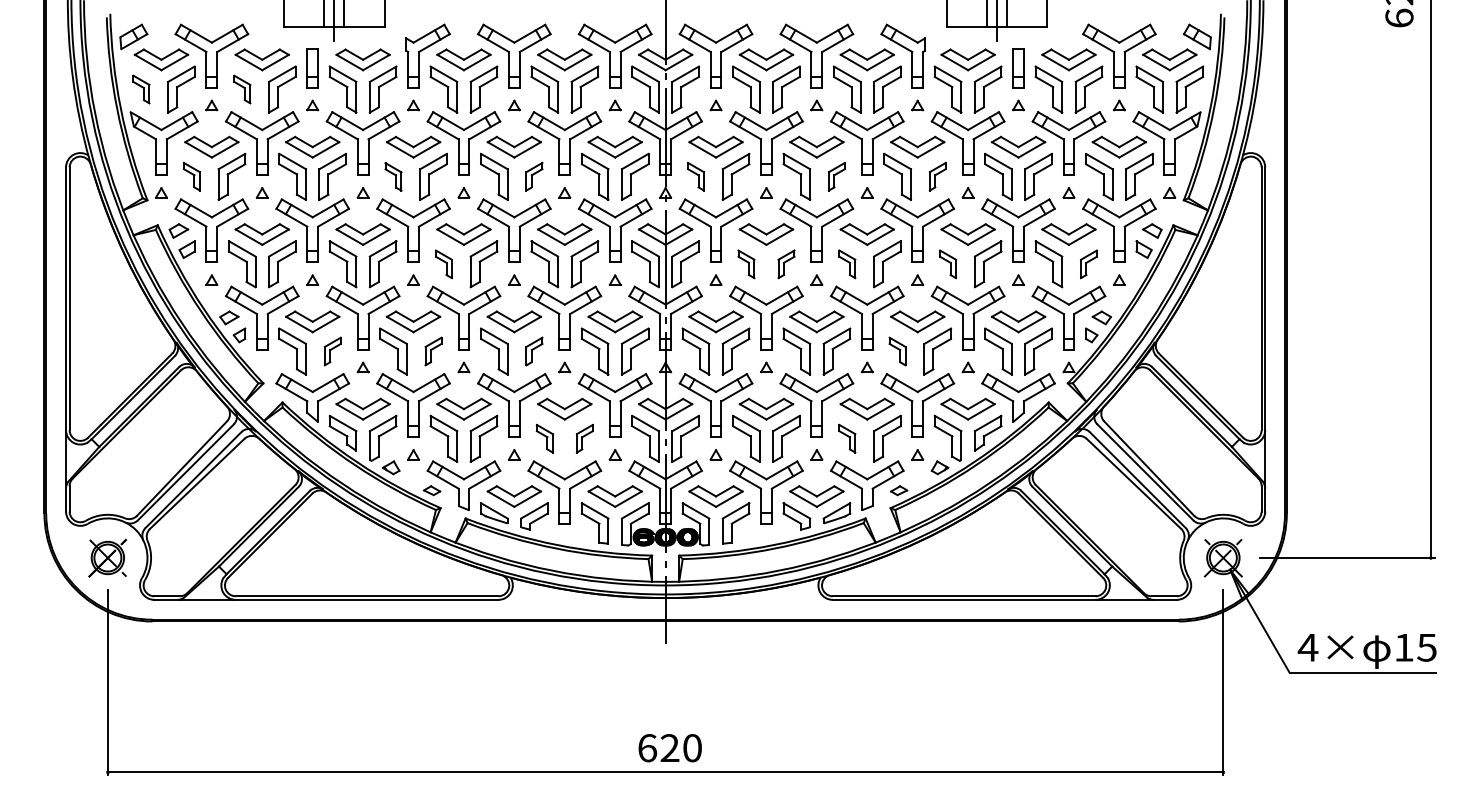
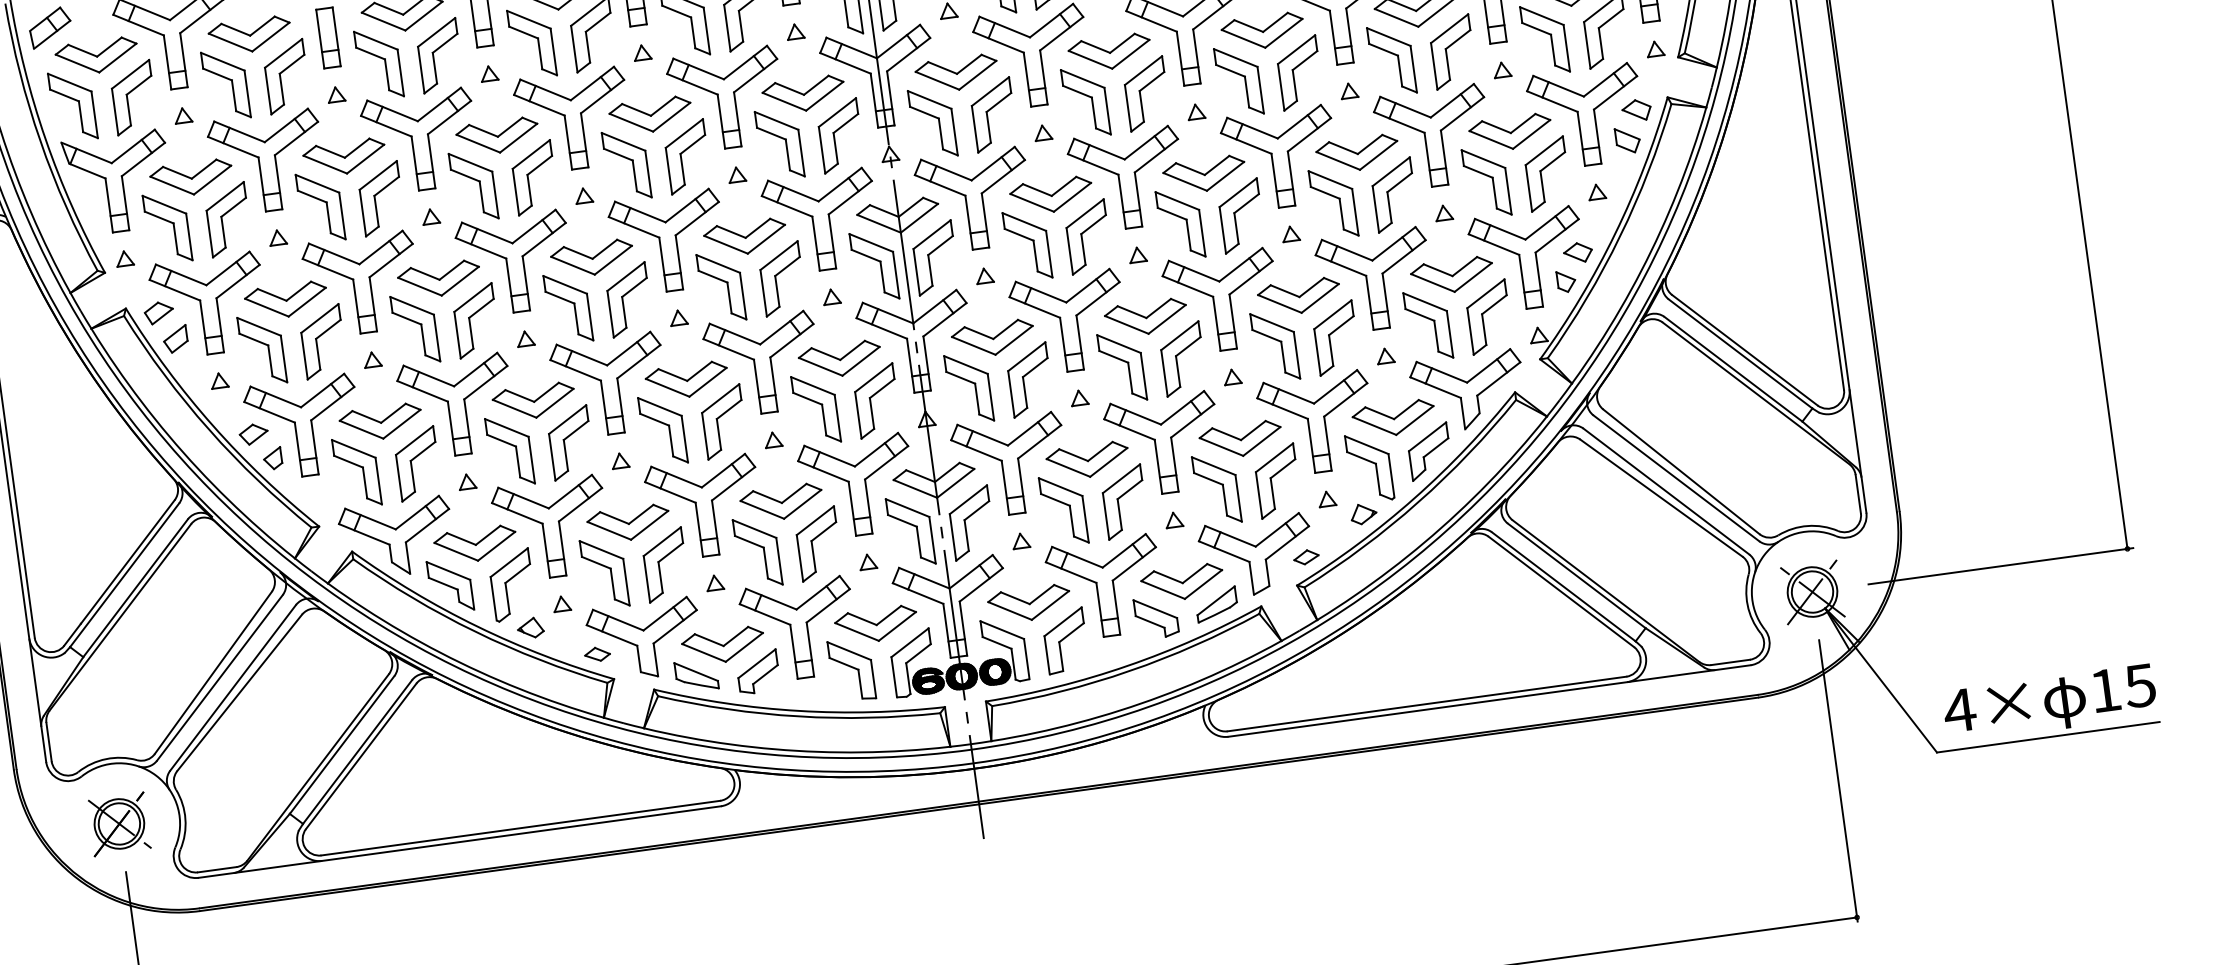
part: (141, 89) -> (73, 105), size x1.67
part: (242, 89) -> (226, 84), size x1.67
part: (191, 176) -> (166, 227), size x1.67
part: (393, 176) -> (473, 185), size x1.67
part: (534, 176) -> (687, 156), size x1.67
part: (695, 176) -> (931, 122), size x1.67
part: (836, 176) -> (1145, 93), size x1.67
part: (937, 176) -> (1299, 72), size x1.67
part: (443, 264) -> (567, 308), size x1.67
part: (746, 264) -> (1027, 245), size x1.67
part: (786, 264) -> (1088, 237), size x1.67
part: (847, 264) -> (1180, 224), size x1.67
part: (947, 264) -> (1332, 203), size x1.67
part: (1088, 264) -> (1546, 174), size x1.67
part: (332, 351) -> (417, 463), size x1.67
part: (433, 351) -> (570, 442), size x1.67
part: (534, 351) -> (723, 421), size x1.67
part: (897, 351) -> (1274, 346), size x1.67
part: (544, 438) -> (757, 551), size x1.67
part: (584, 438) -> (817, 543), size x1.67
part: (847, 438) -> (1217, 488), size x1.67

